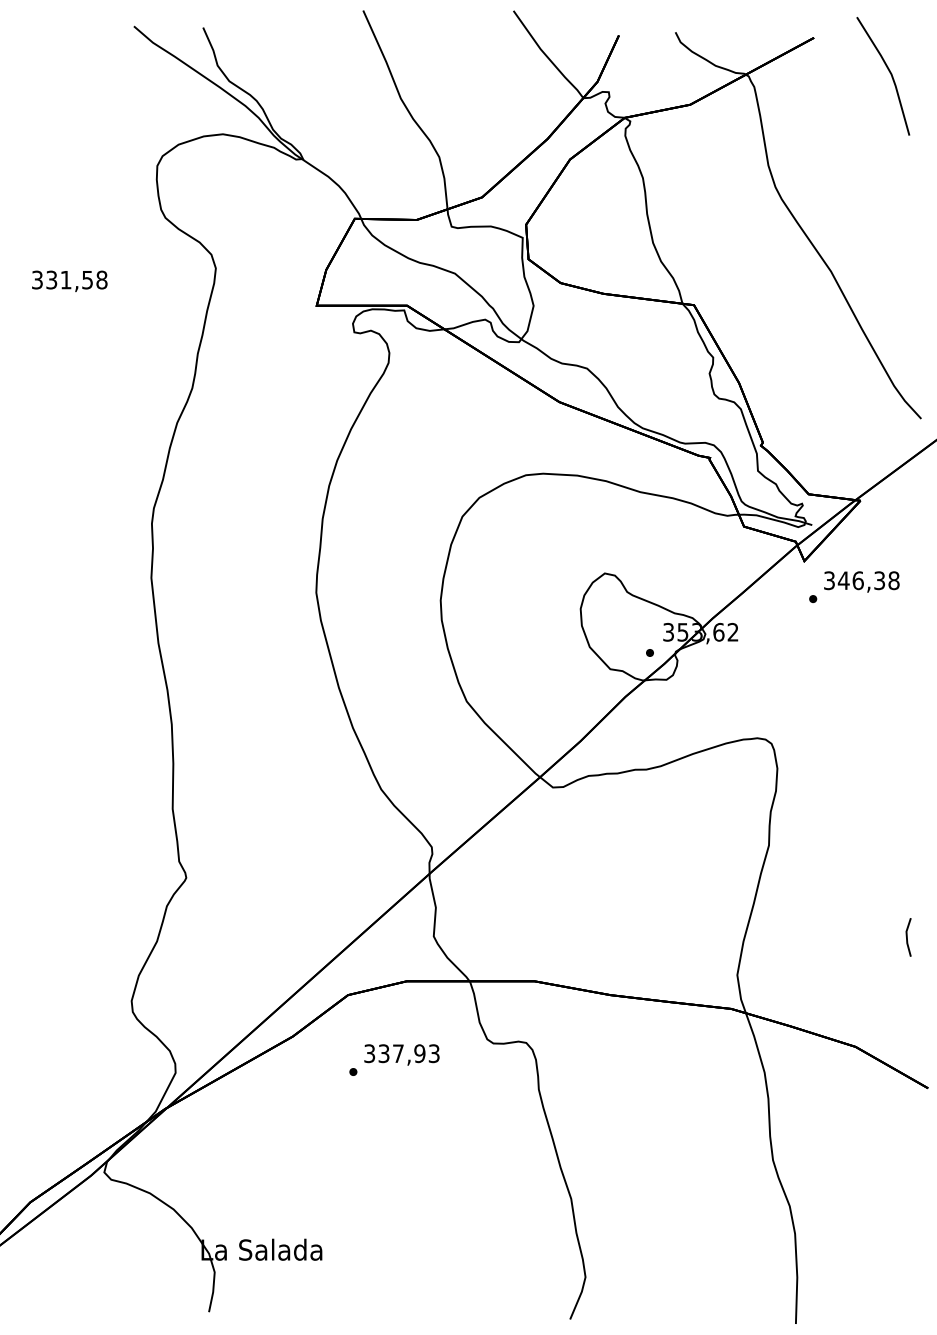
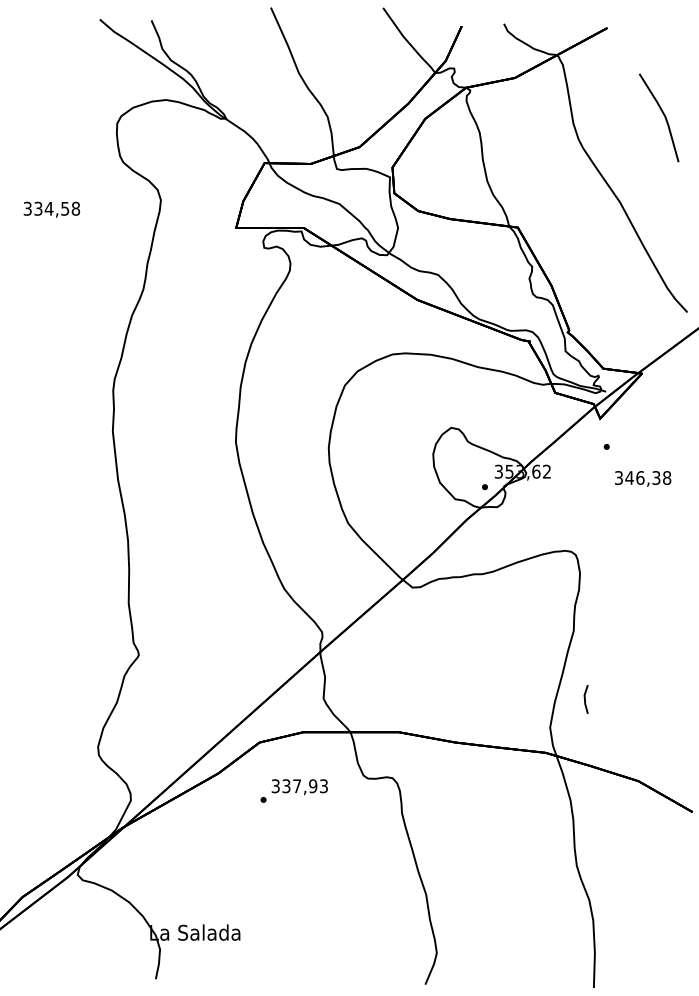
line: (888, 71) -> (662, 114), moved
text: (65, 280) -> (48, 209), 331,58 -> 334,58
text: (861, 581) -> (642, 478), moved
line: (907, 937) -> (585, 699), moved

